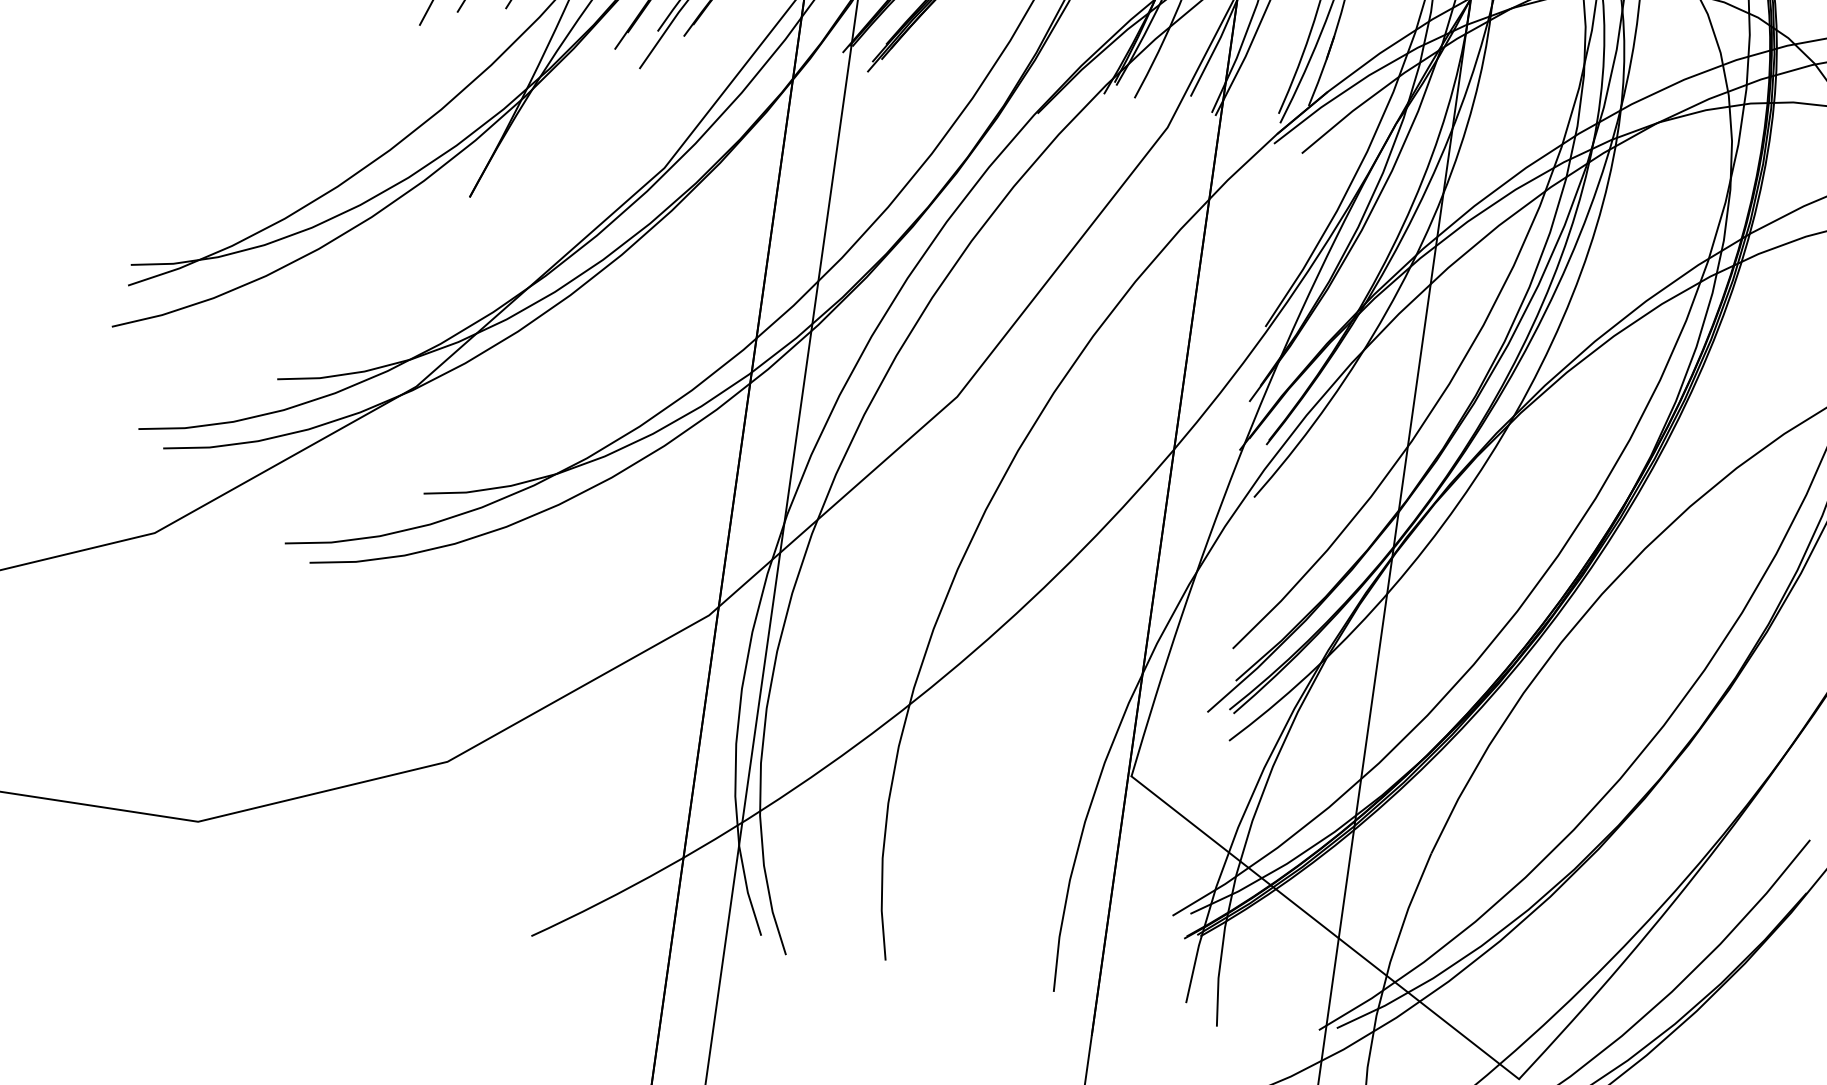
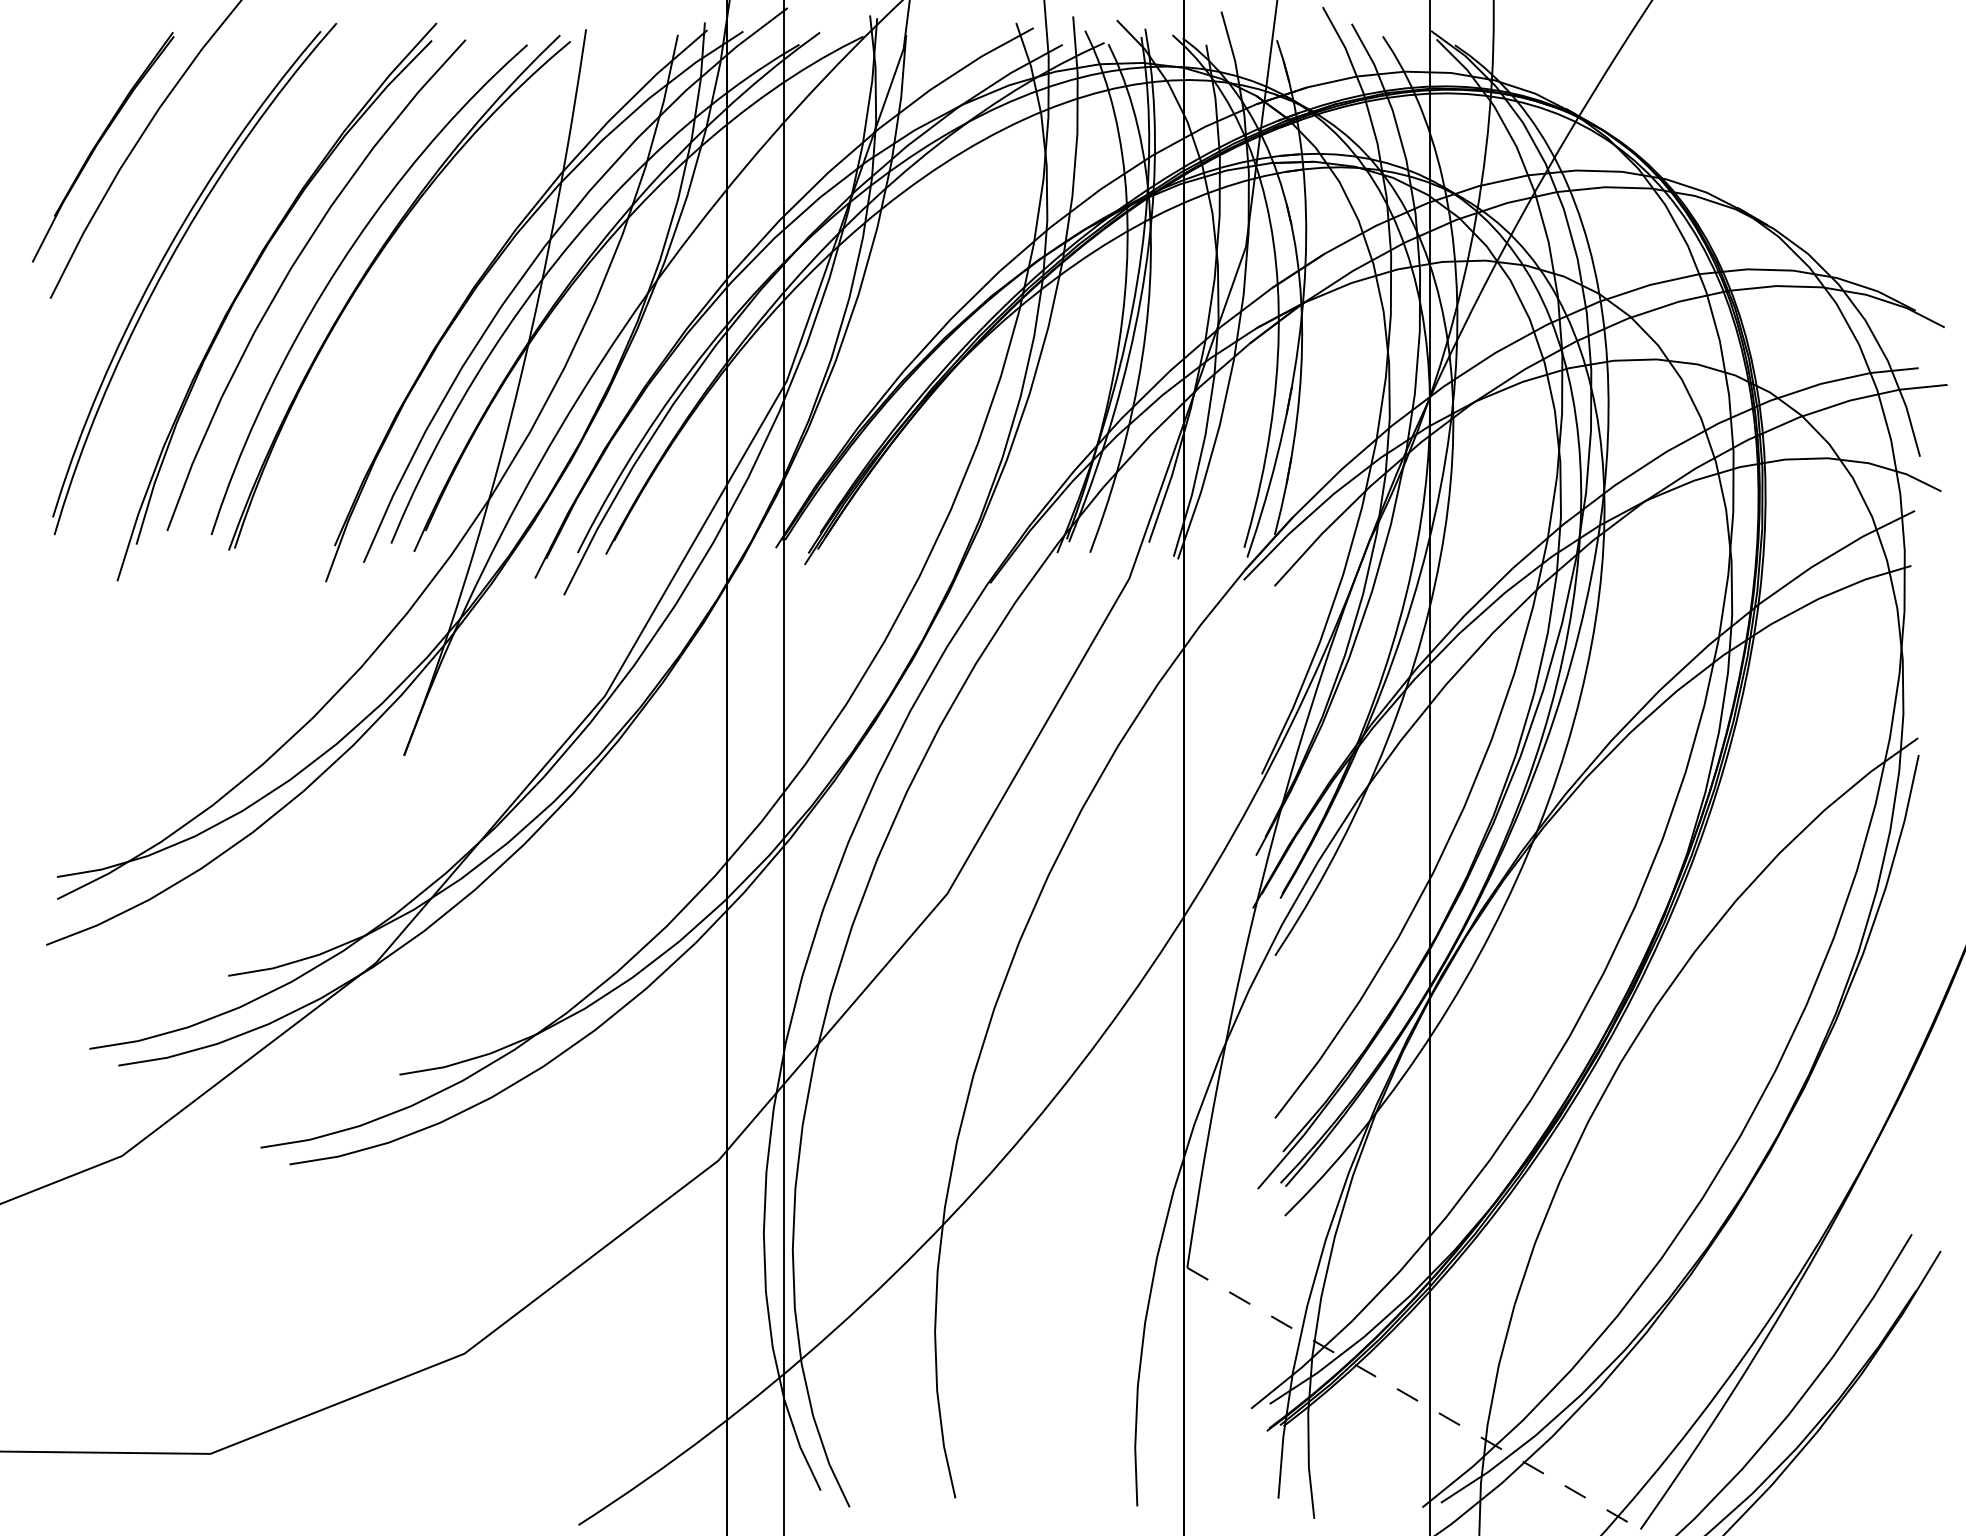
line: (1324, 927) -> (1413, 1398), solid -> dashed

